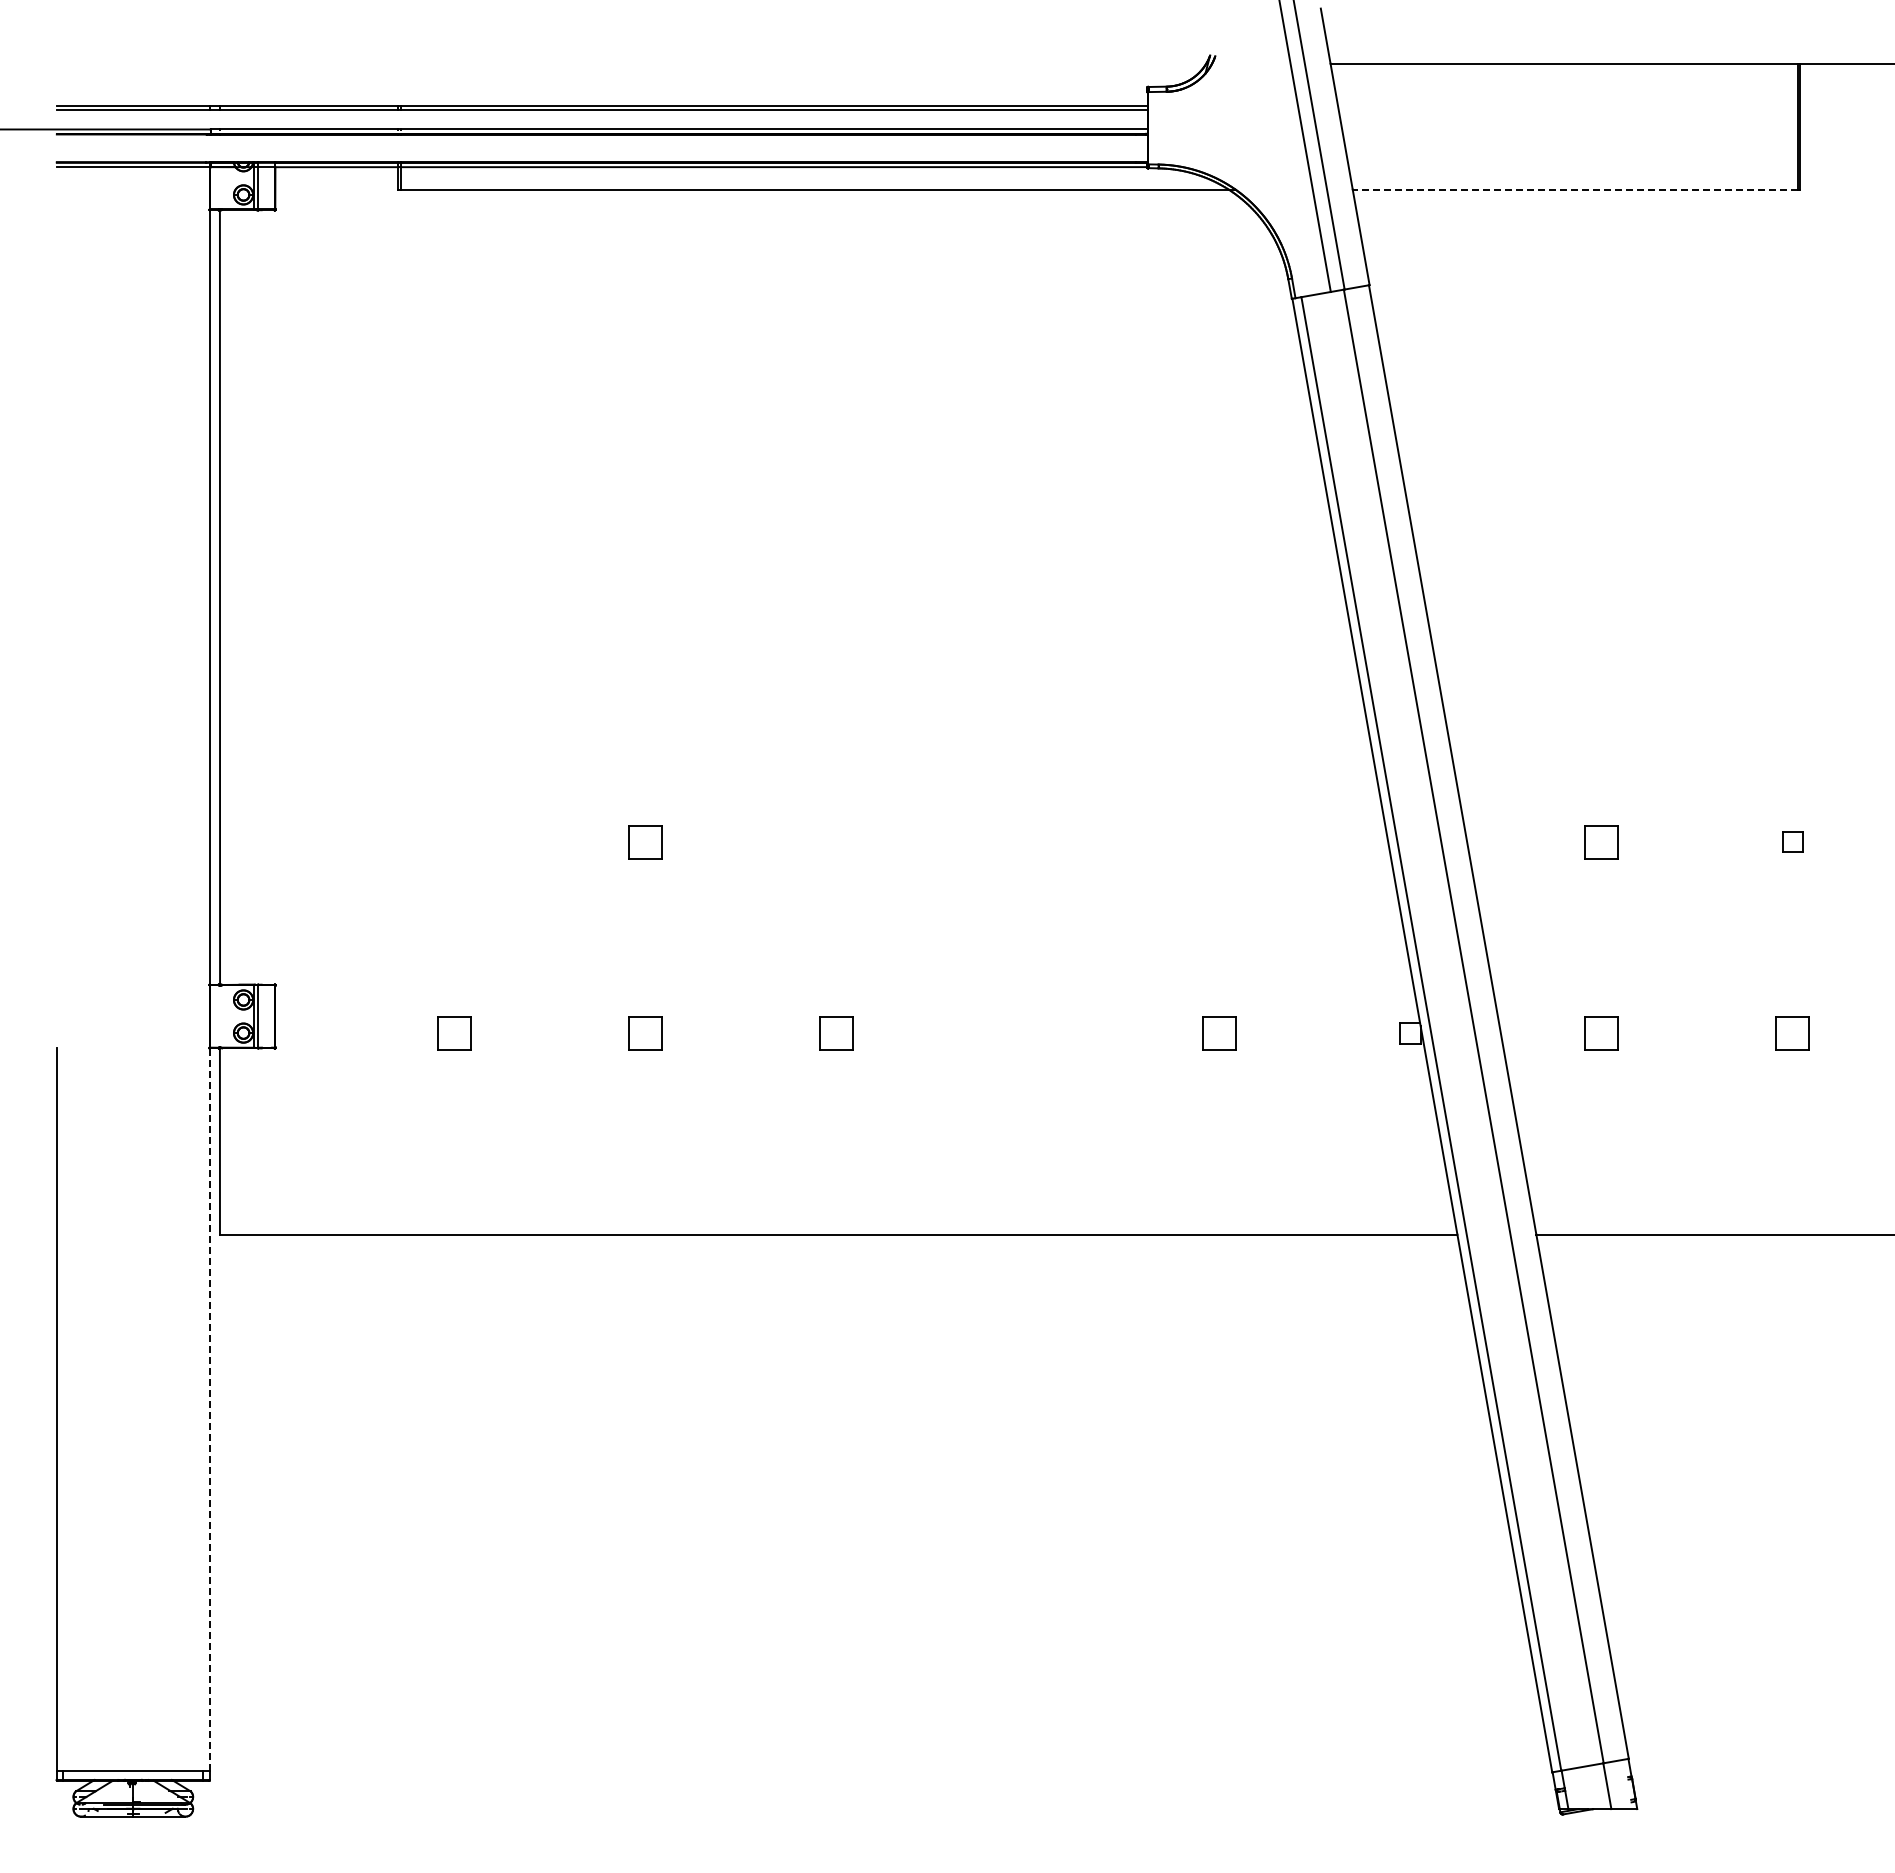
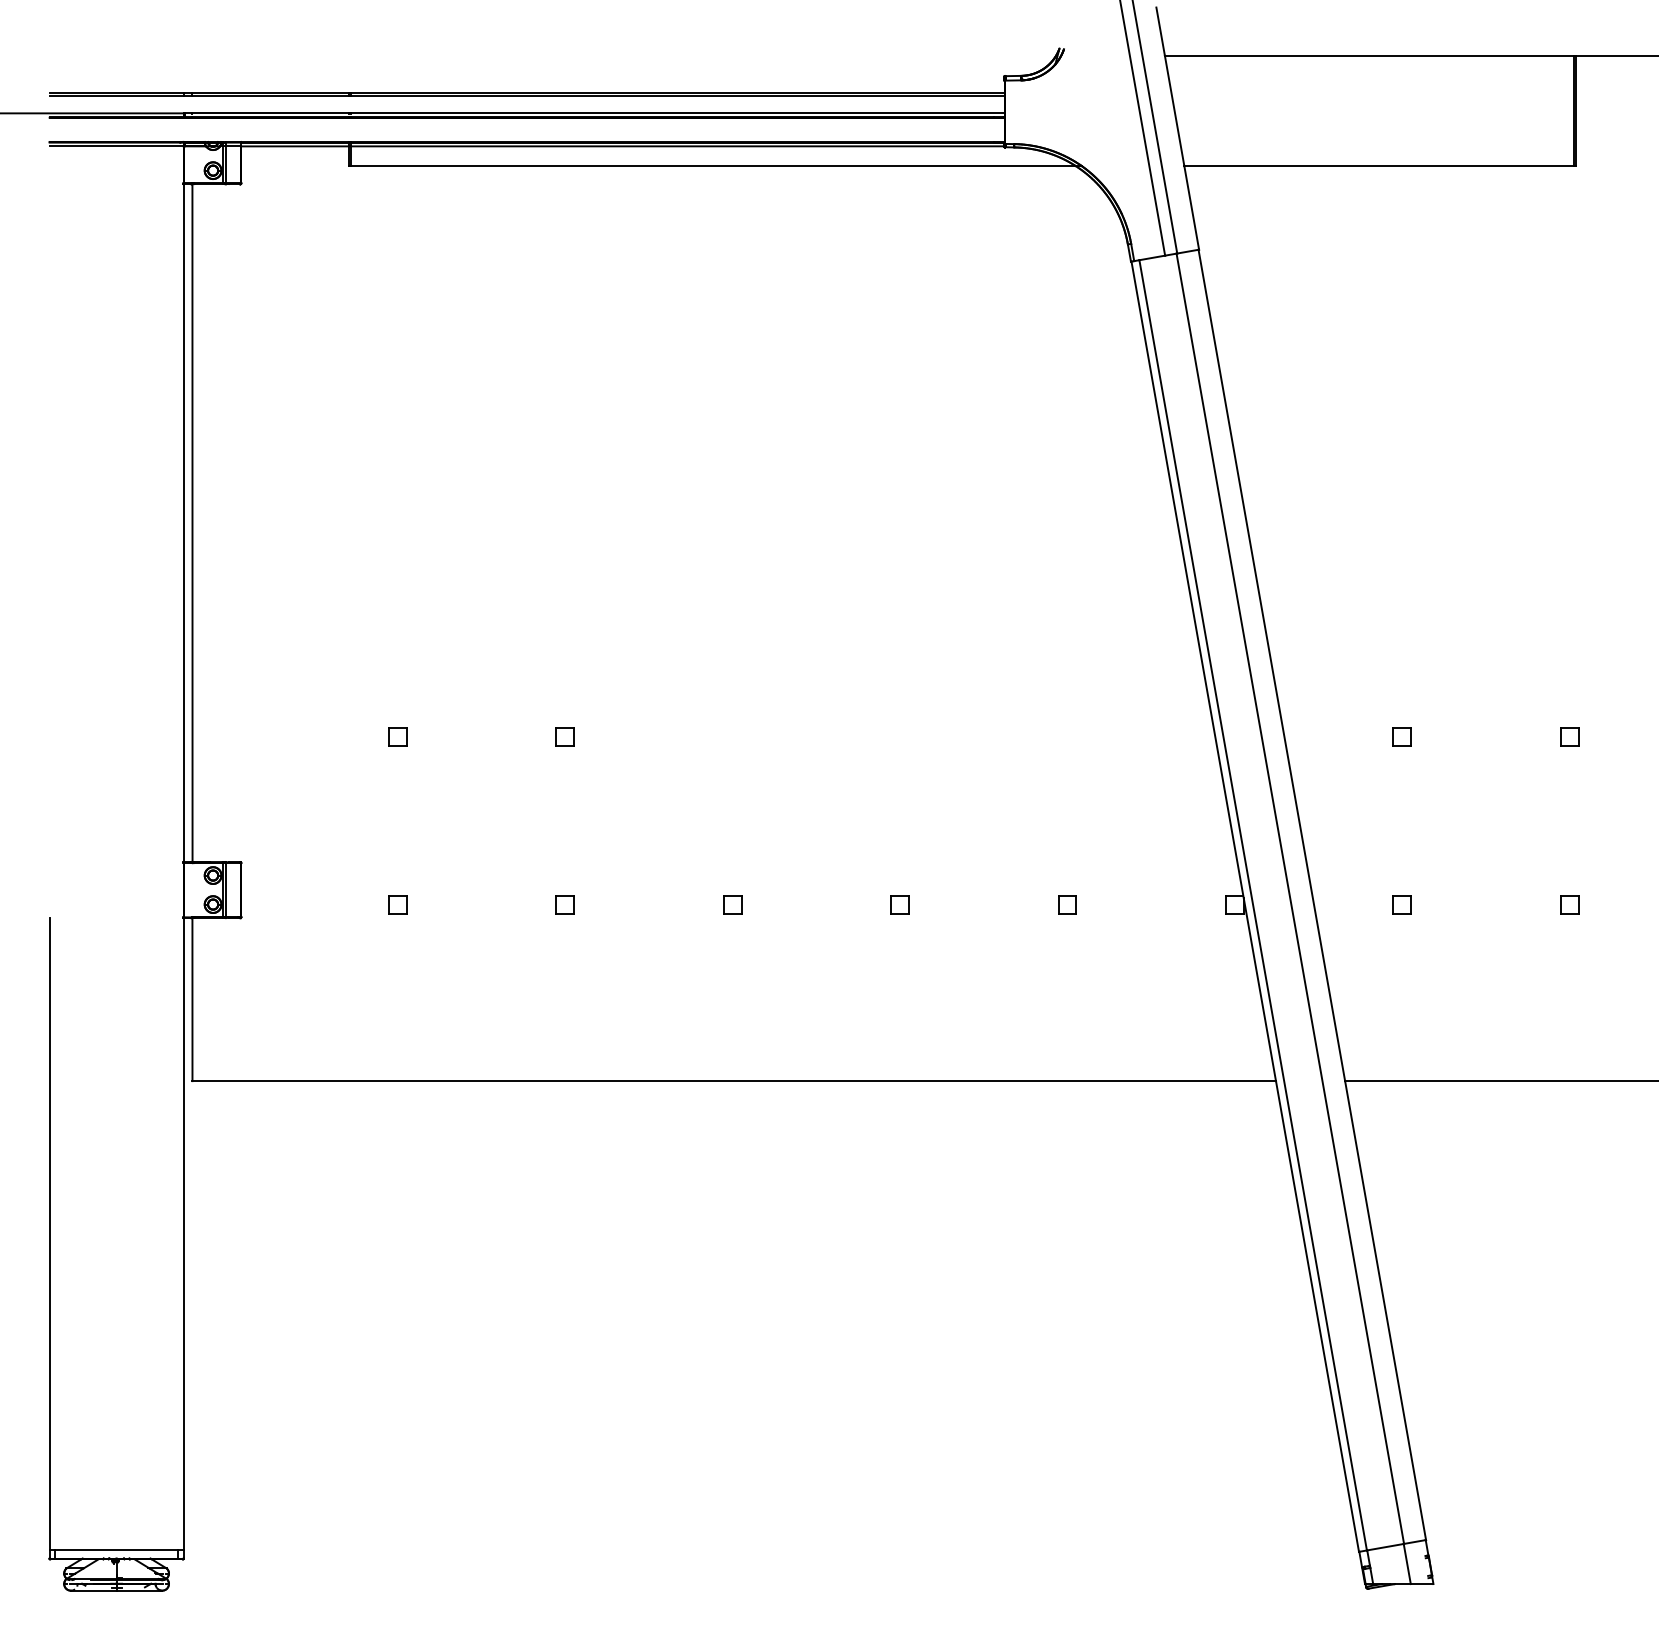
line: (1575, 189) -> (1379, 165), dashed -> solid
part: (454, 841) -> (397, 736), added
part: (645, 841) -> (565, 736), size x0.62
part: (1601, 841) -> (1402, 736), size x0.62
part: (454, 1033) -> (397, 904), size x0.62
part: (645, 1033) -> (565, 904), size x0.62
part: (836, 1033) -> (732, 904), size x0.62
part: (1027, 1033) -> (899, 904), added
part: (1218, 1033) -> (1066, 904), size x0.62
part: (1601, 1033) -> (1402, 904), size x0.62
part: (1792, 1033) -> (1569, 904), size x0.62
line: (209, 1408) -> (183, 1233), dashed -> solid

